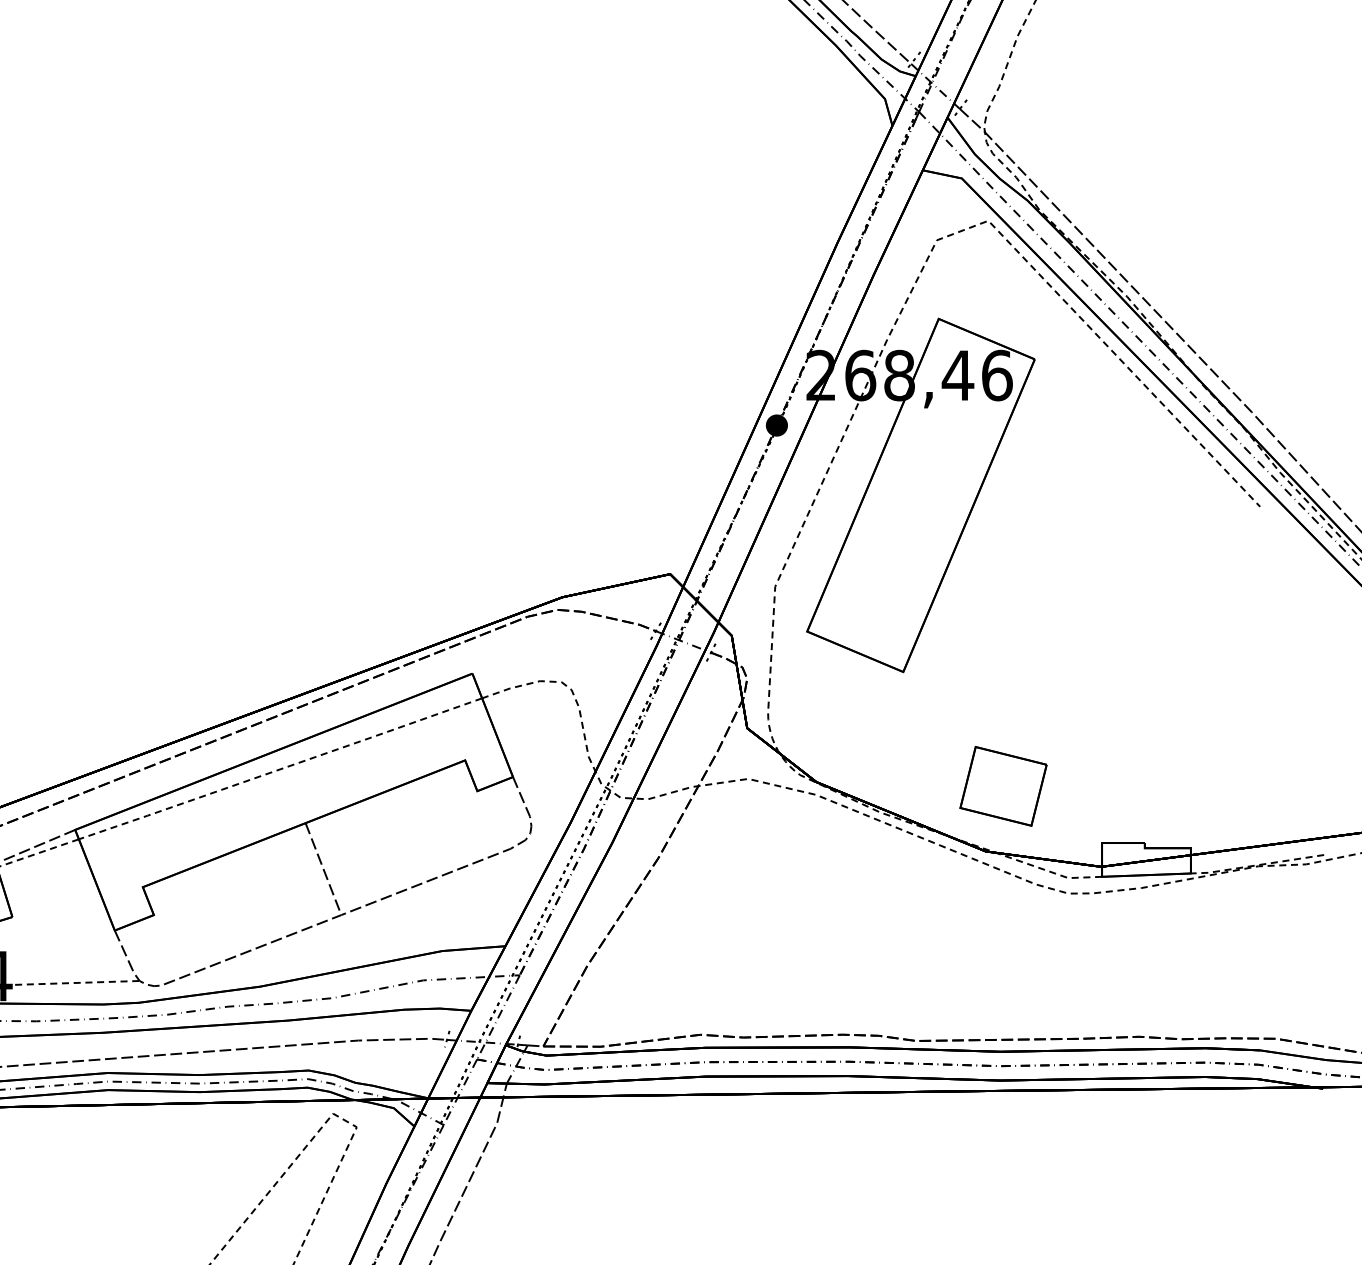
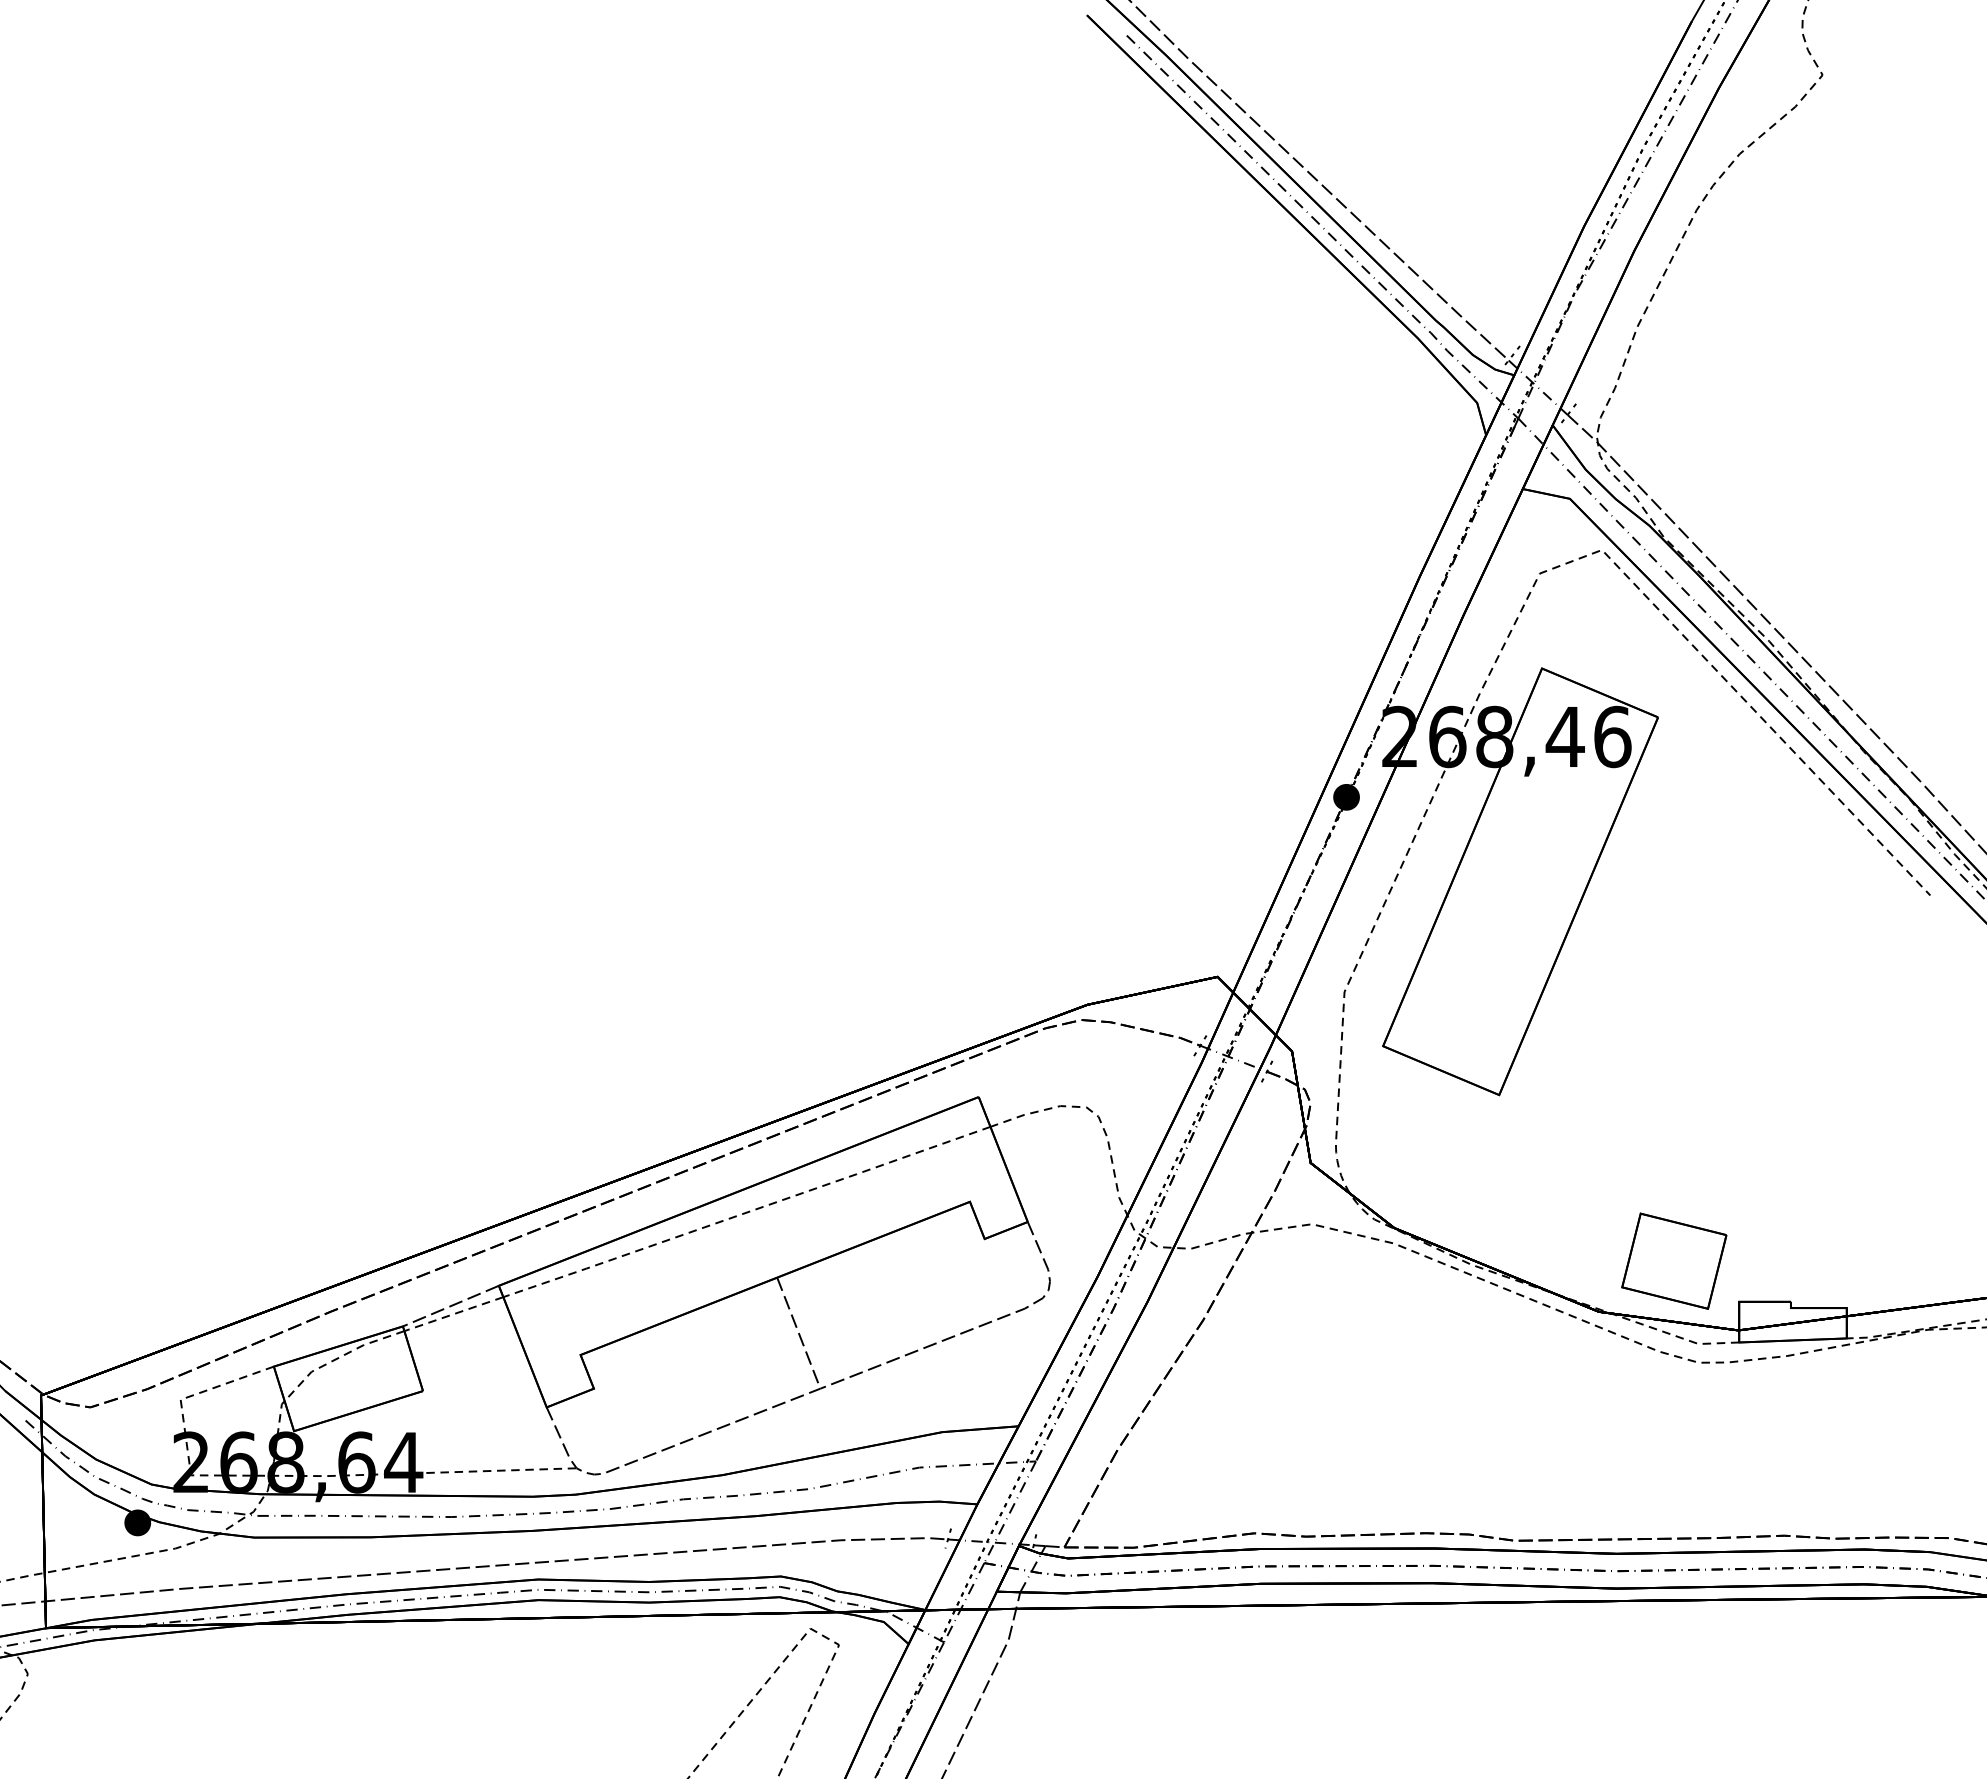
part: (1003, 785) -> (1674, 1260), moved

